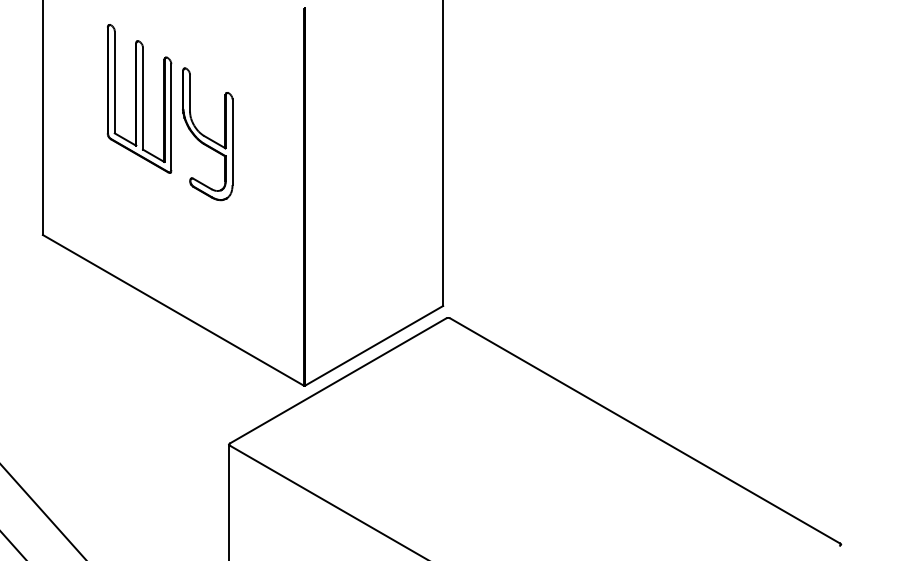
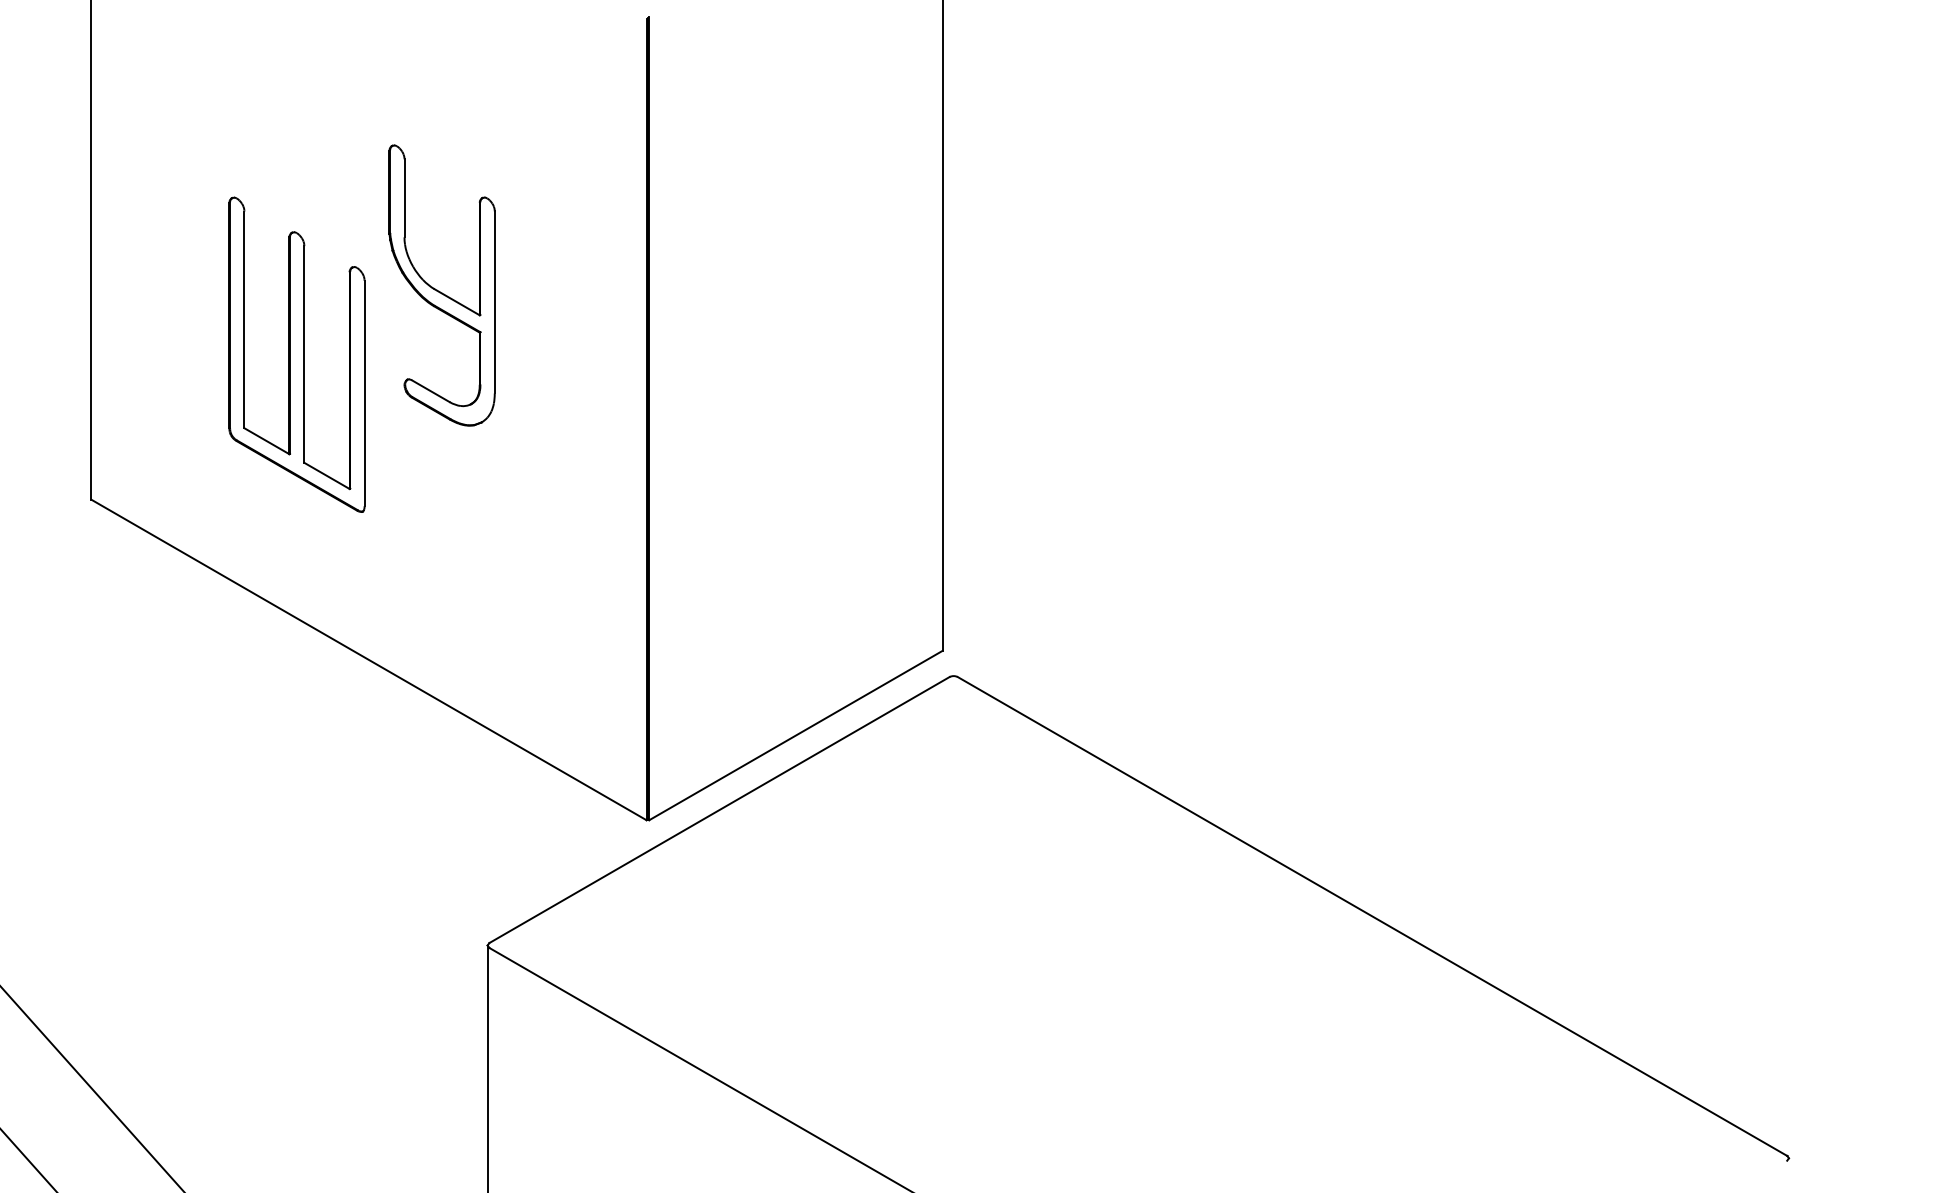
part: (139, 98) -> (296, 354), moved

